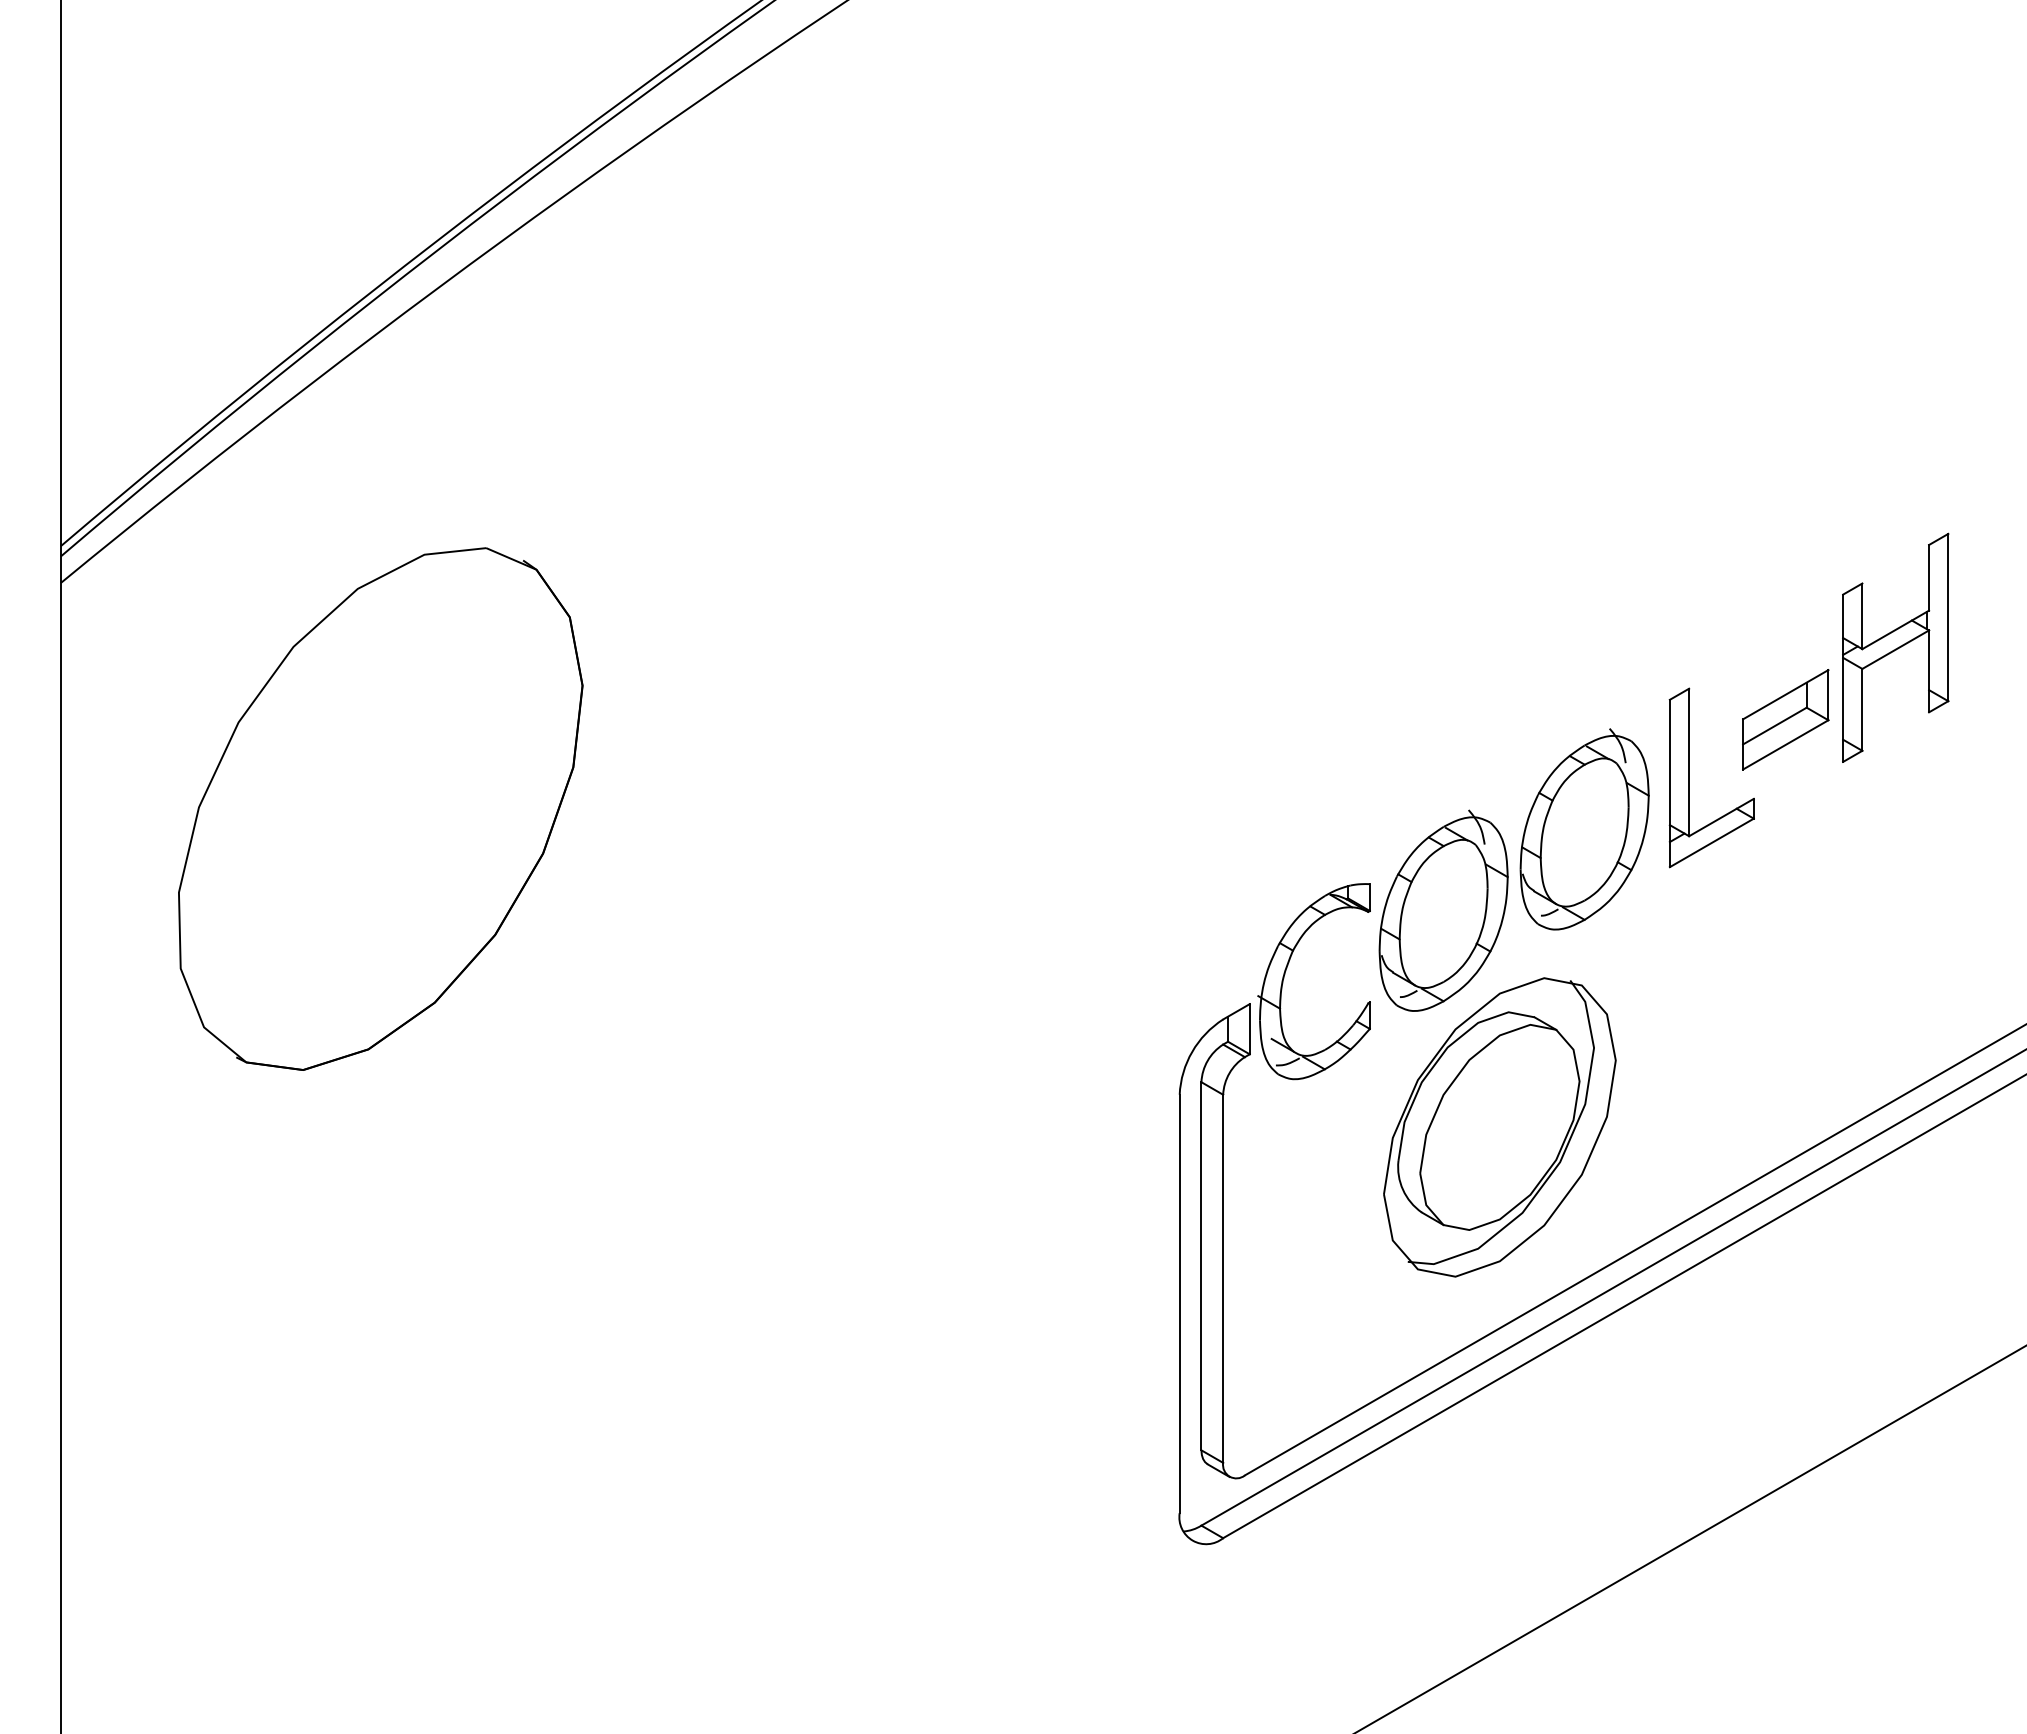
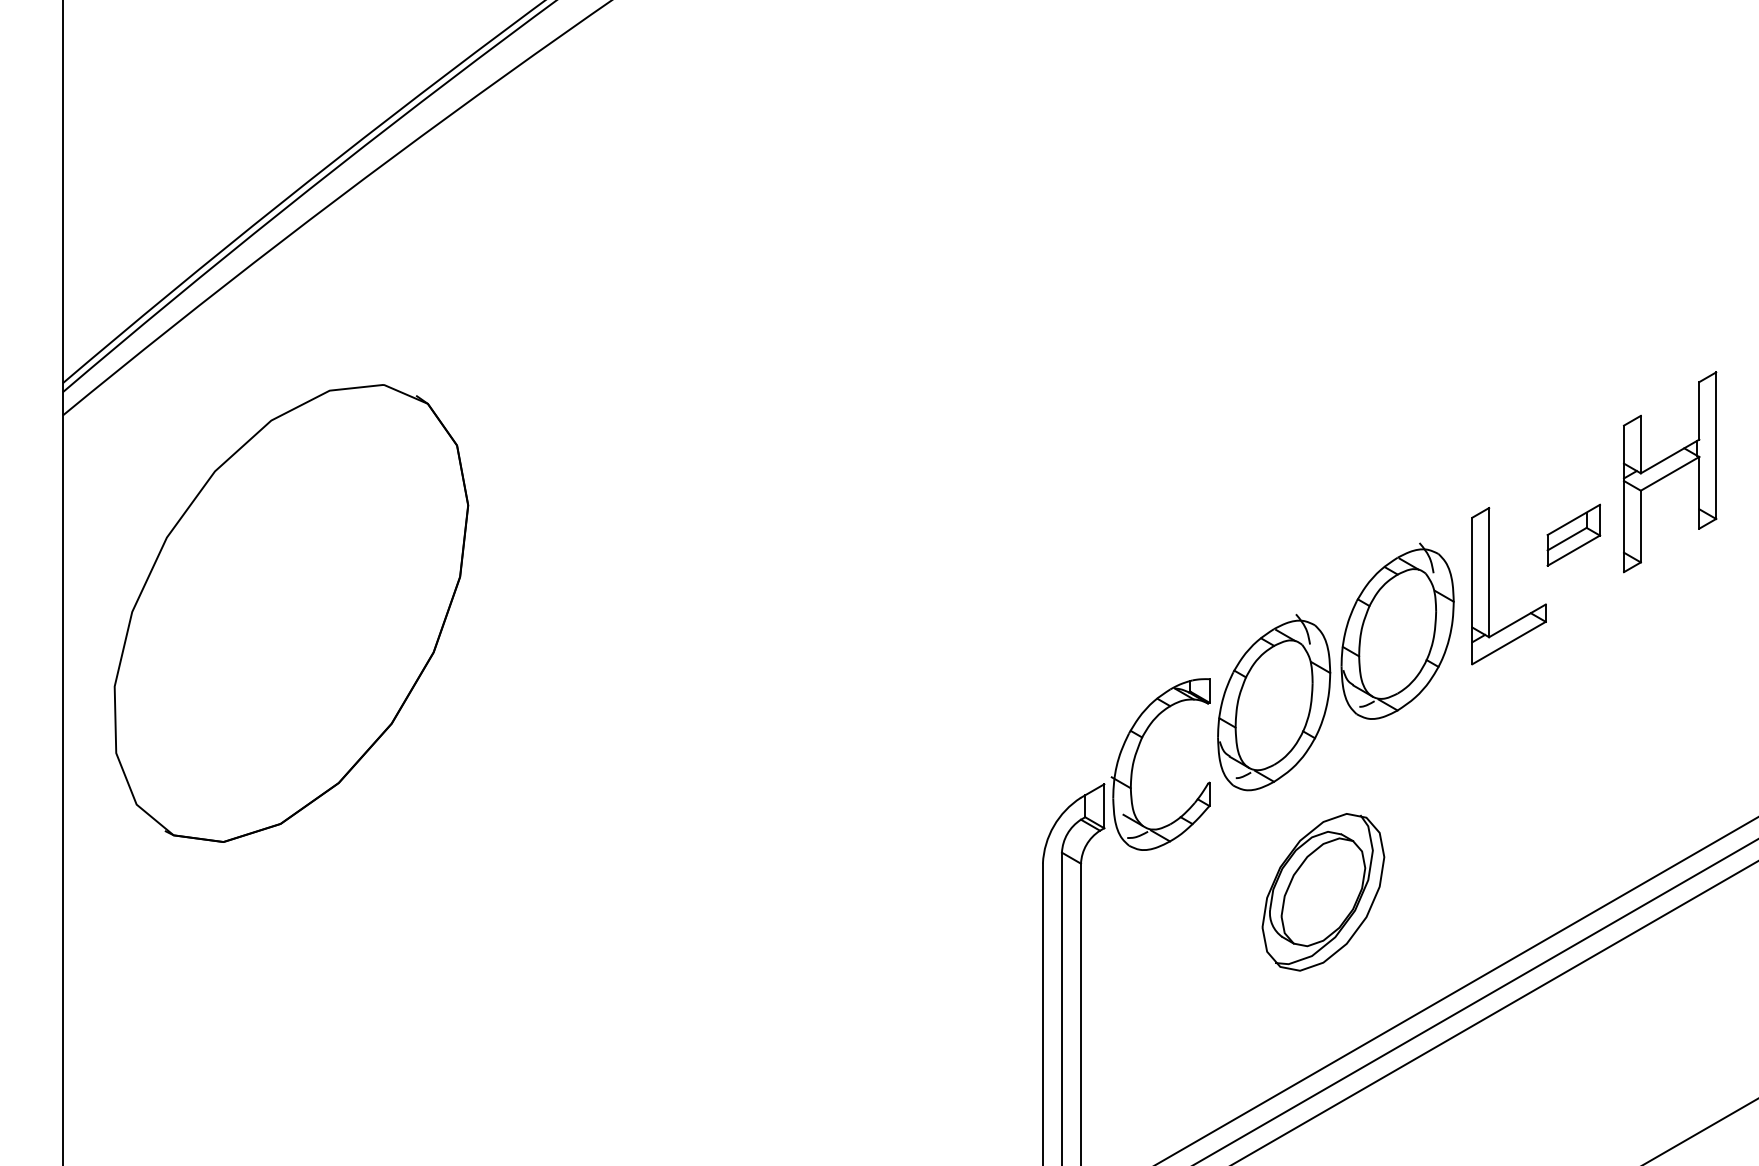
part: (1785, 719) -> (1573, 534), size x0.7
part: (380, 808) -> (291, 612), moved
part: (1499, 1127) -> (1323, 892), size x0.6

